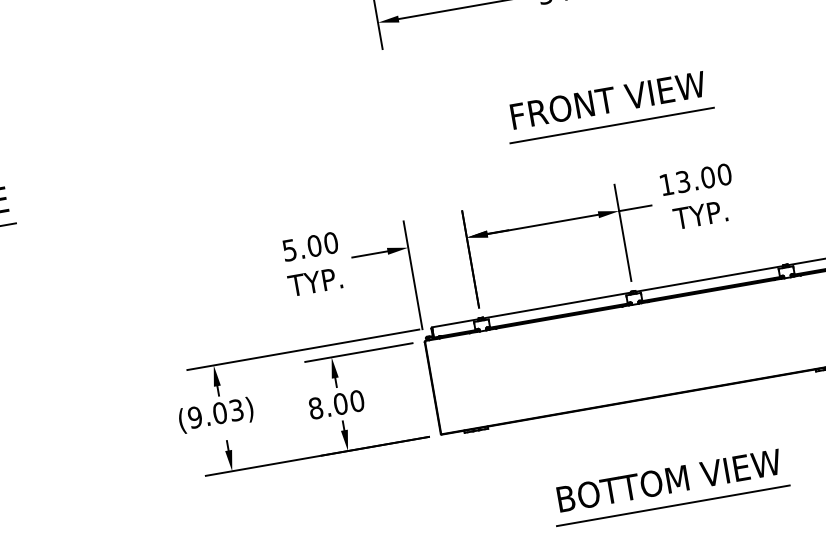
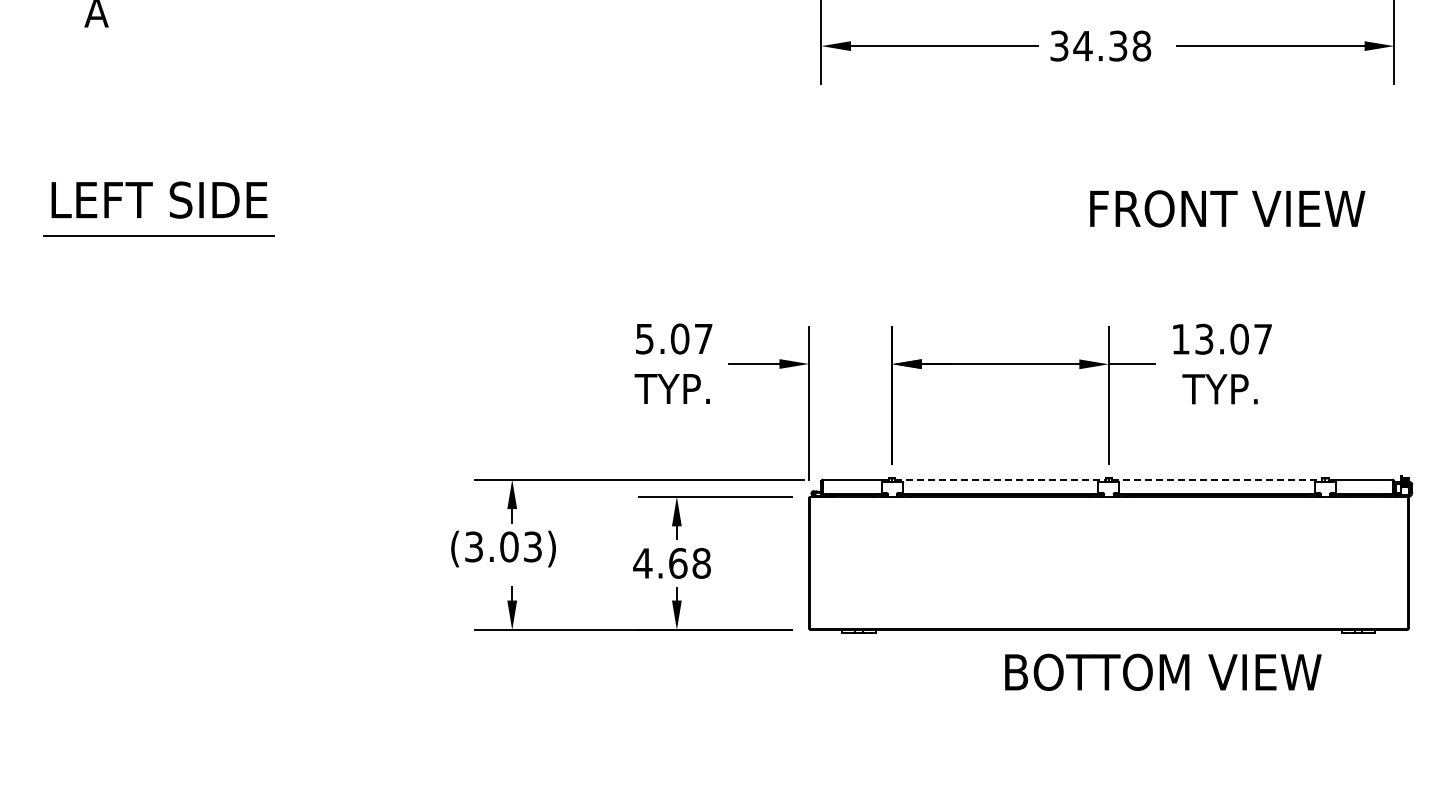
text: (608, 100) -> (1227, 208), moved
line: (611, 125) -> (1119, 244), removed
text: (724, 174) -> (1263, 338), 13.00 -> 13.07
text: (330, 242) -> (703, 338), 5.00 -> 5.07
line: (709, 278) -> (1217, 479), solid -> dashed
line: (557, 305) -> (1001, 479), solid -> dashed
text: (336, 404) -> (672, 563), 8.00 -> 4.68
text: (194, 417) -> (473, 546), (9.03) -> (3.03)
text: (669, 480) -> (1163, 671), moved
line: (673, 505) -> (1112, 783), removed

